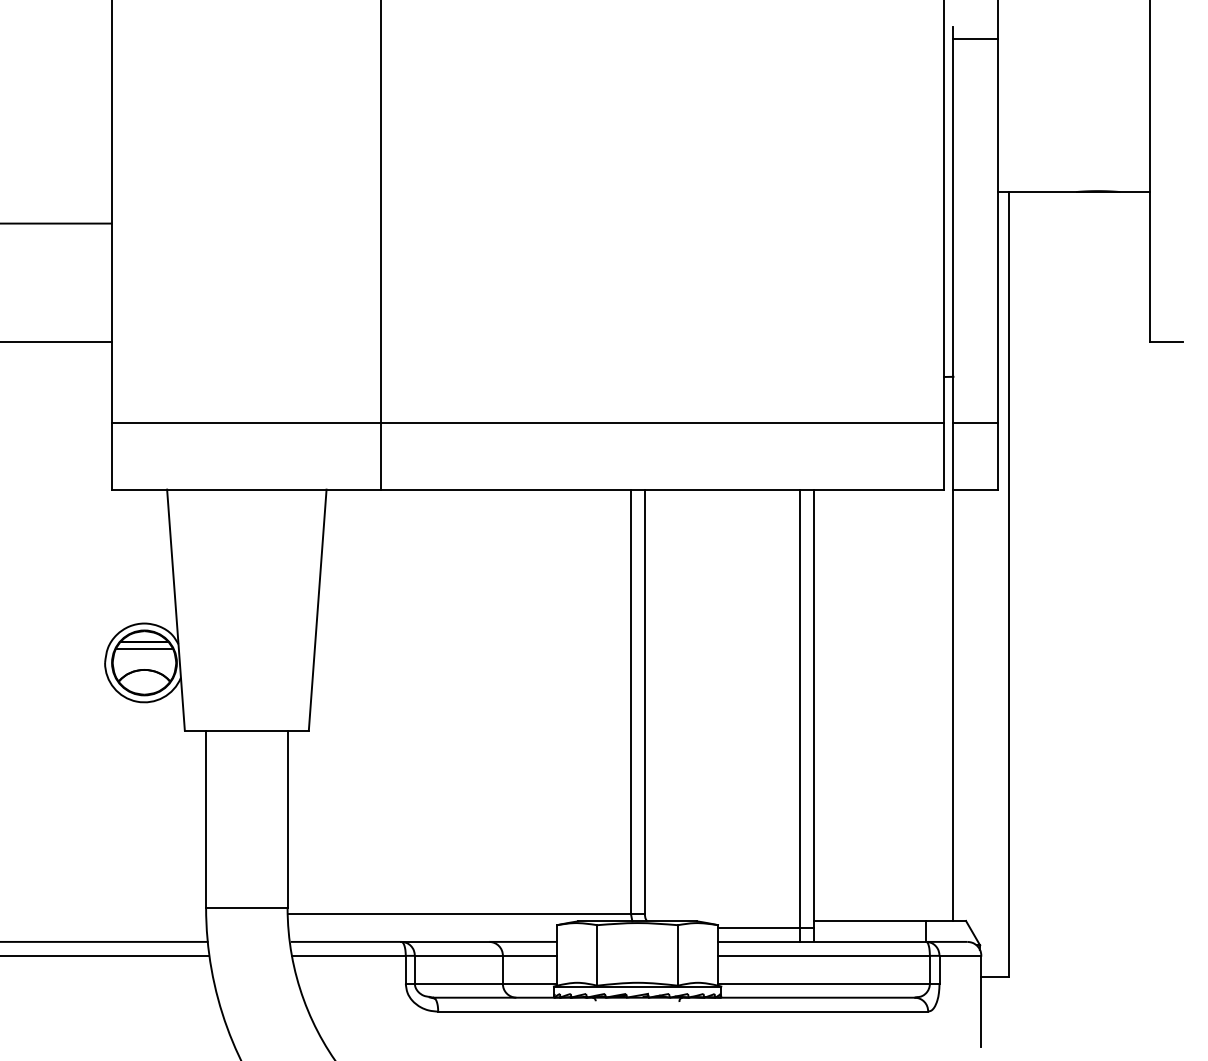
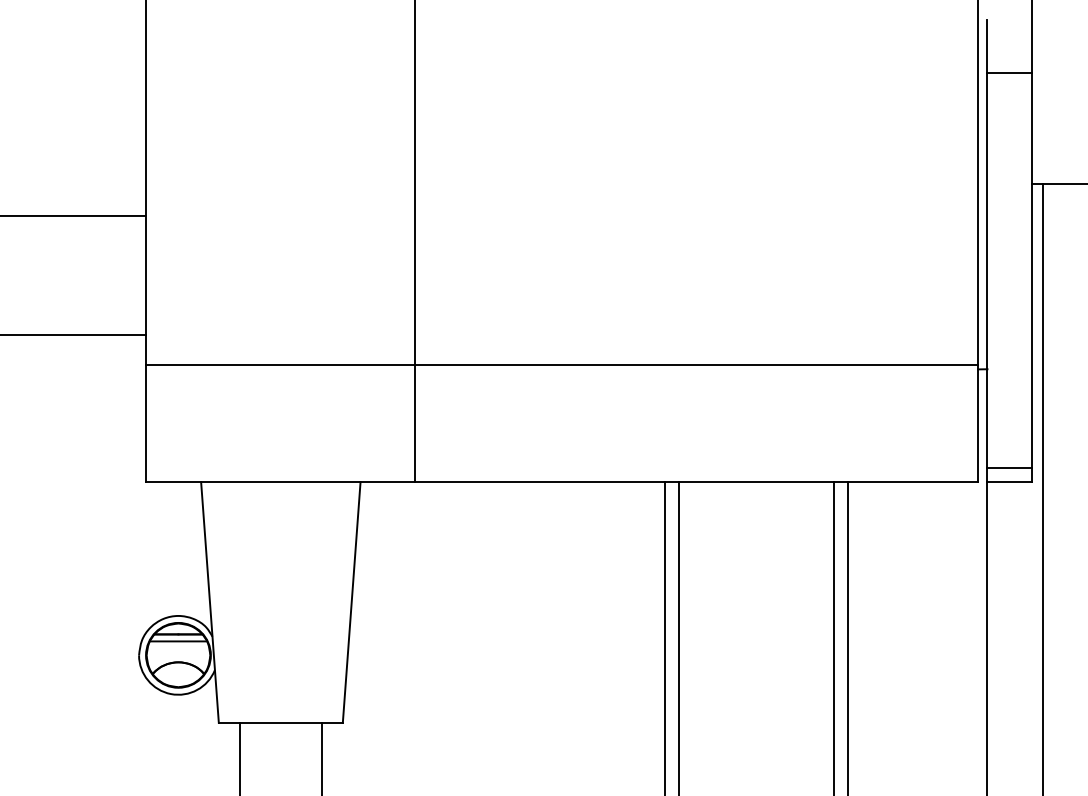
line: (975, 38) -> (1009, 72), moved
line: (528, 423) -> (562, 364), moved
line: (975, 423) -> (1009, 467), moved

